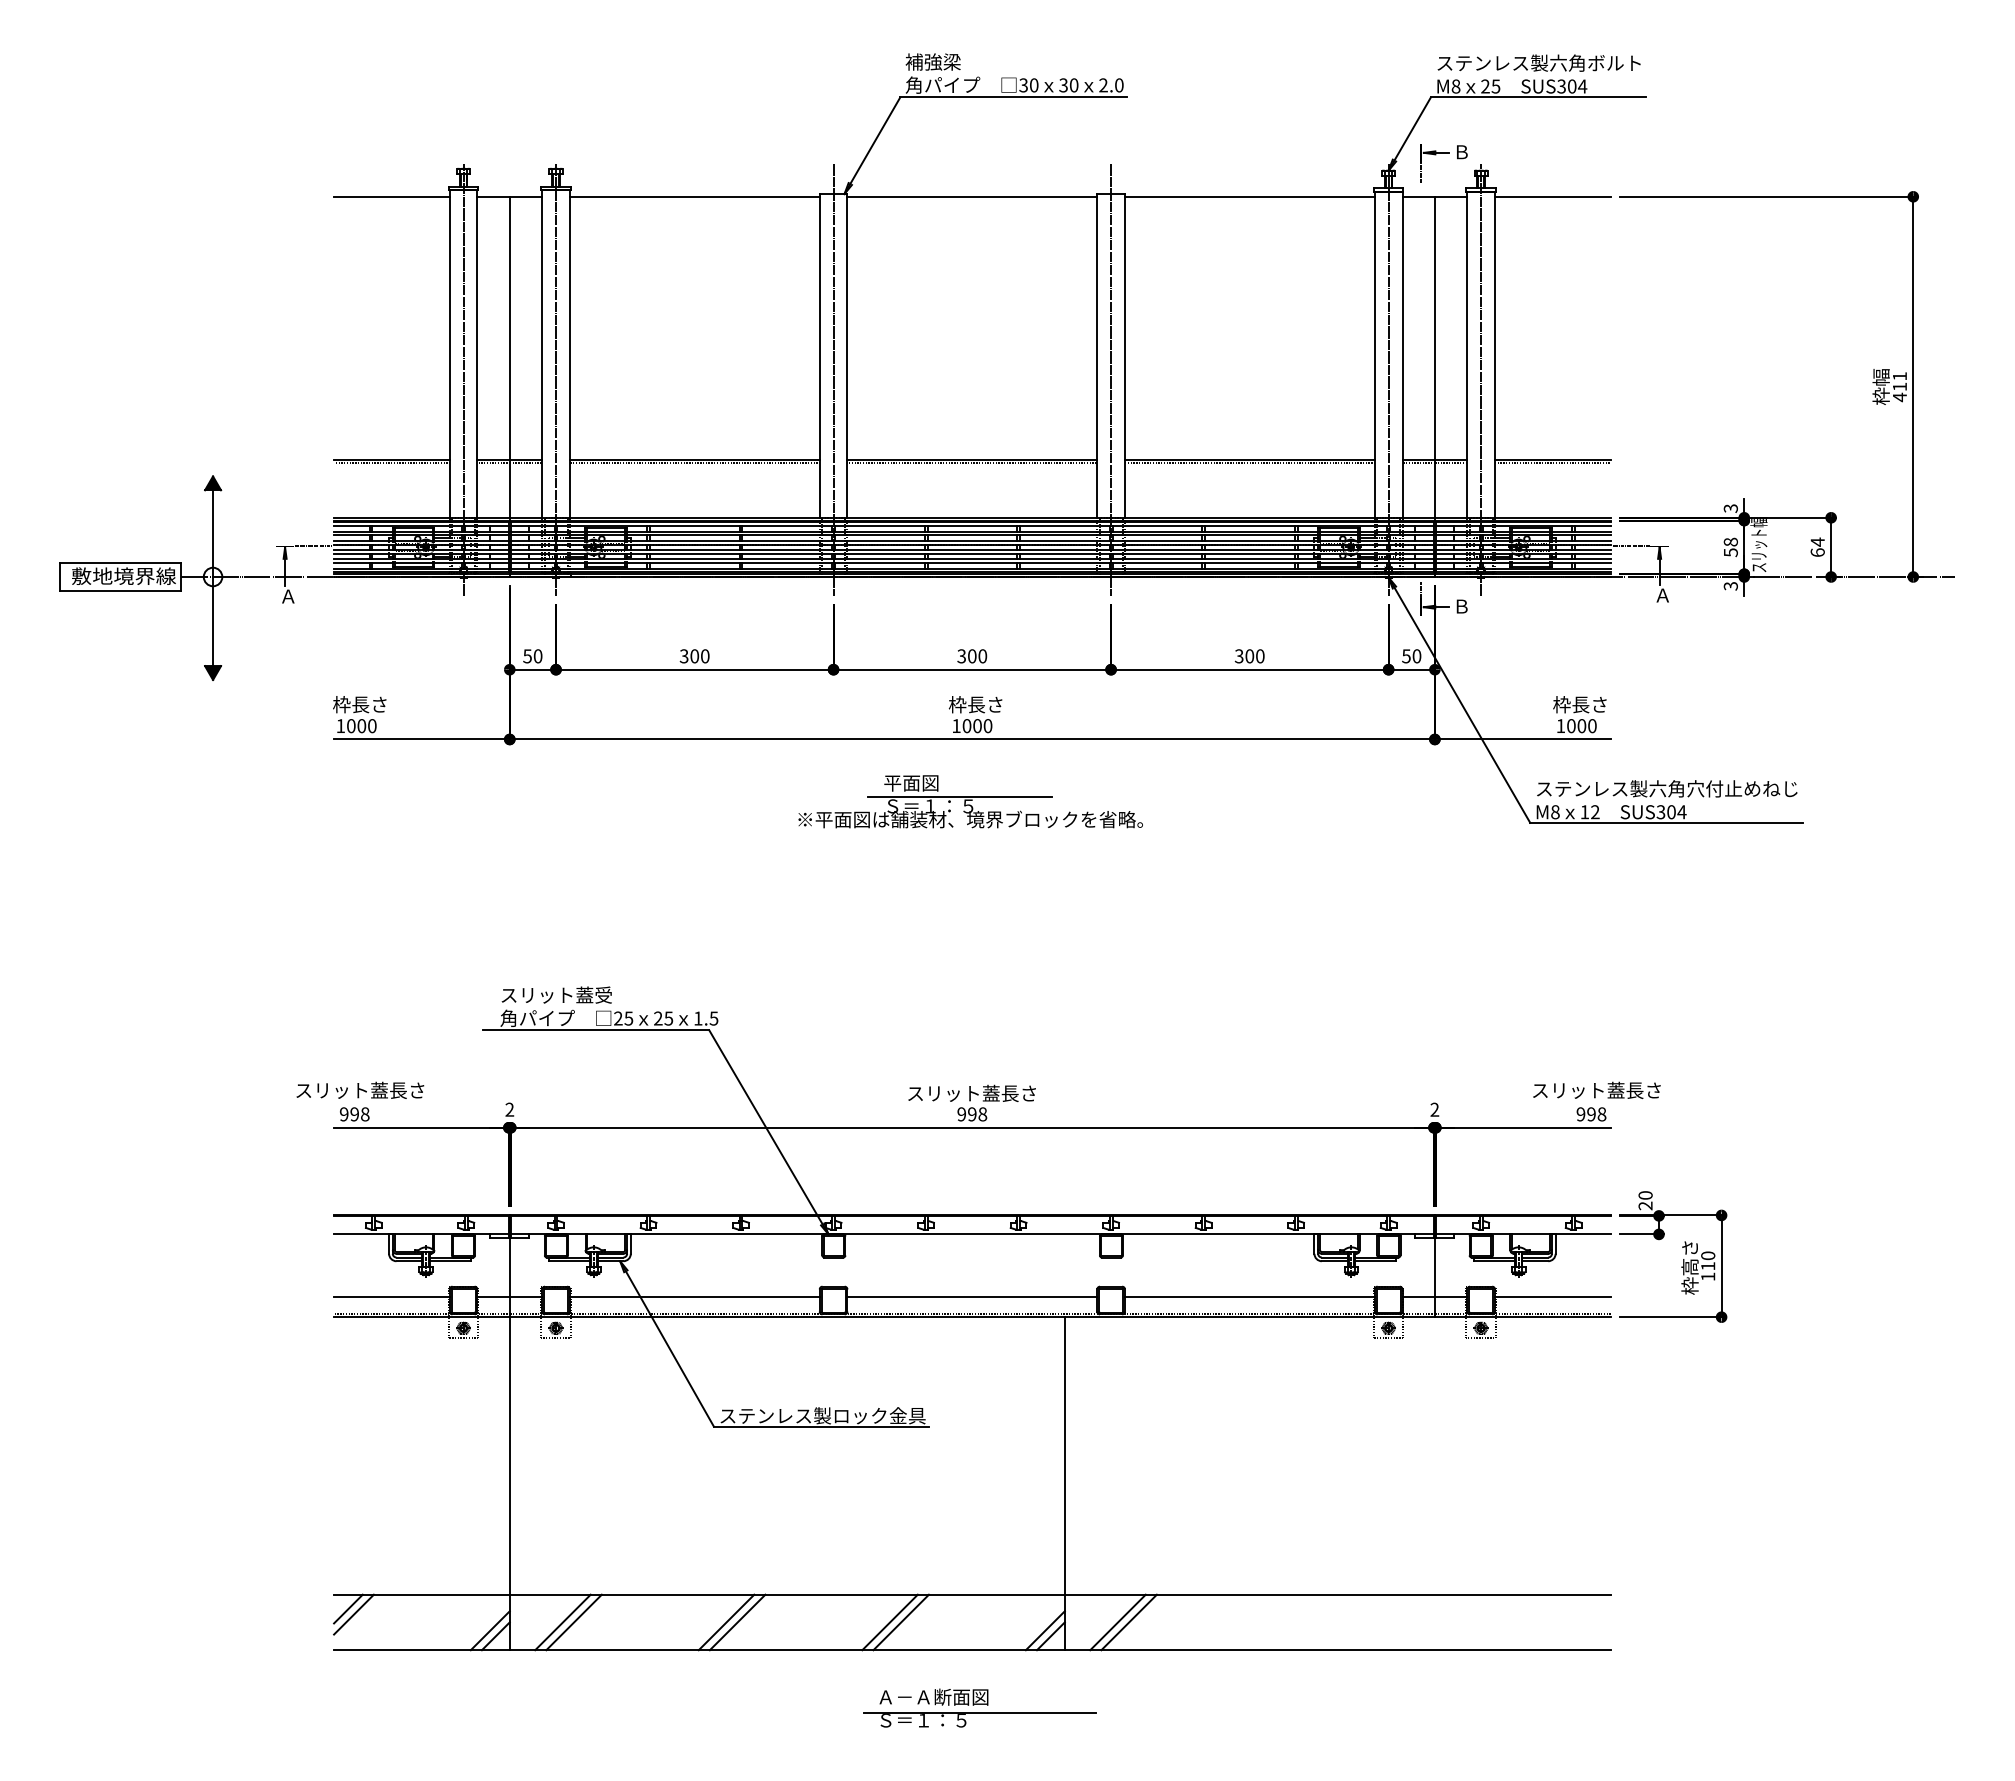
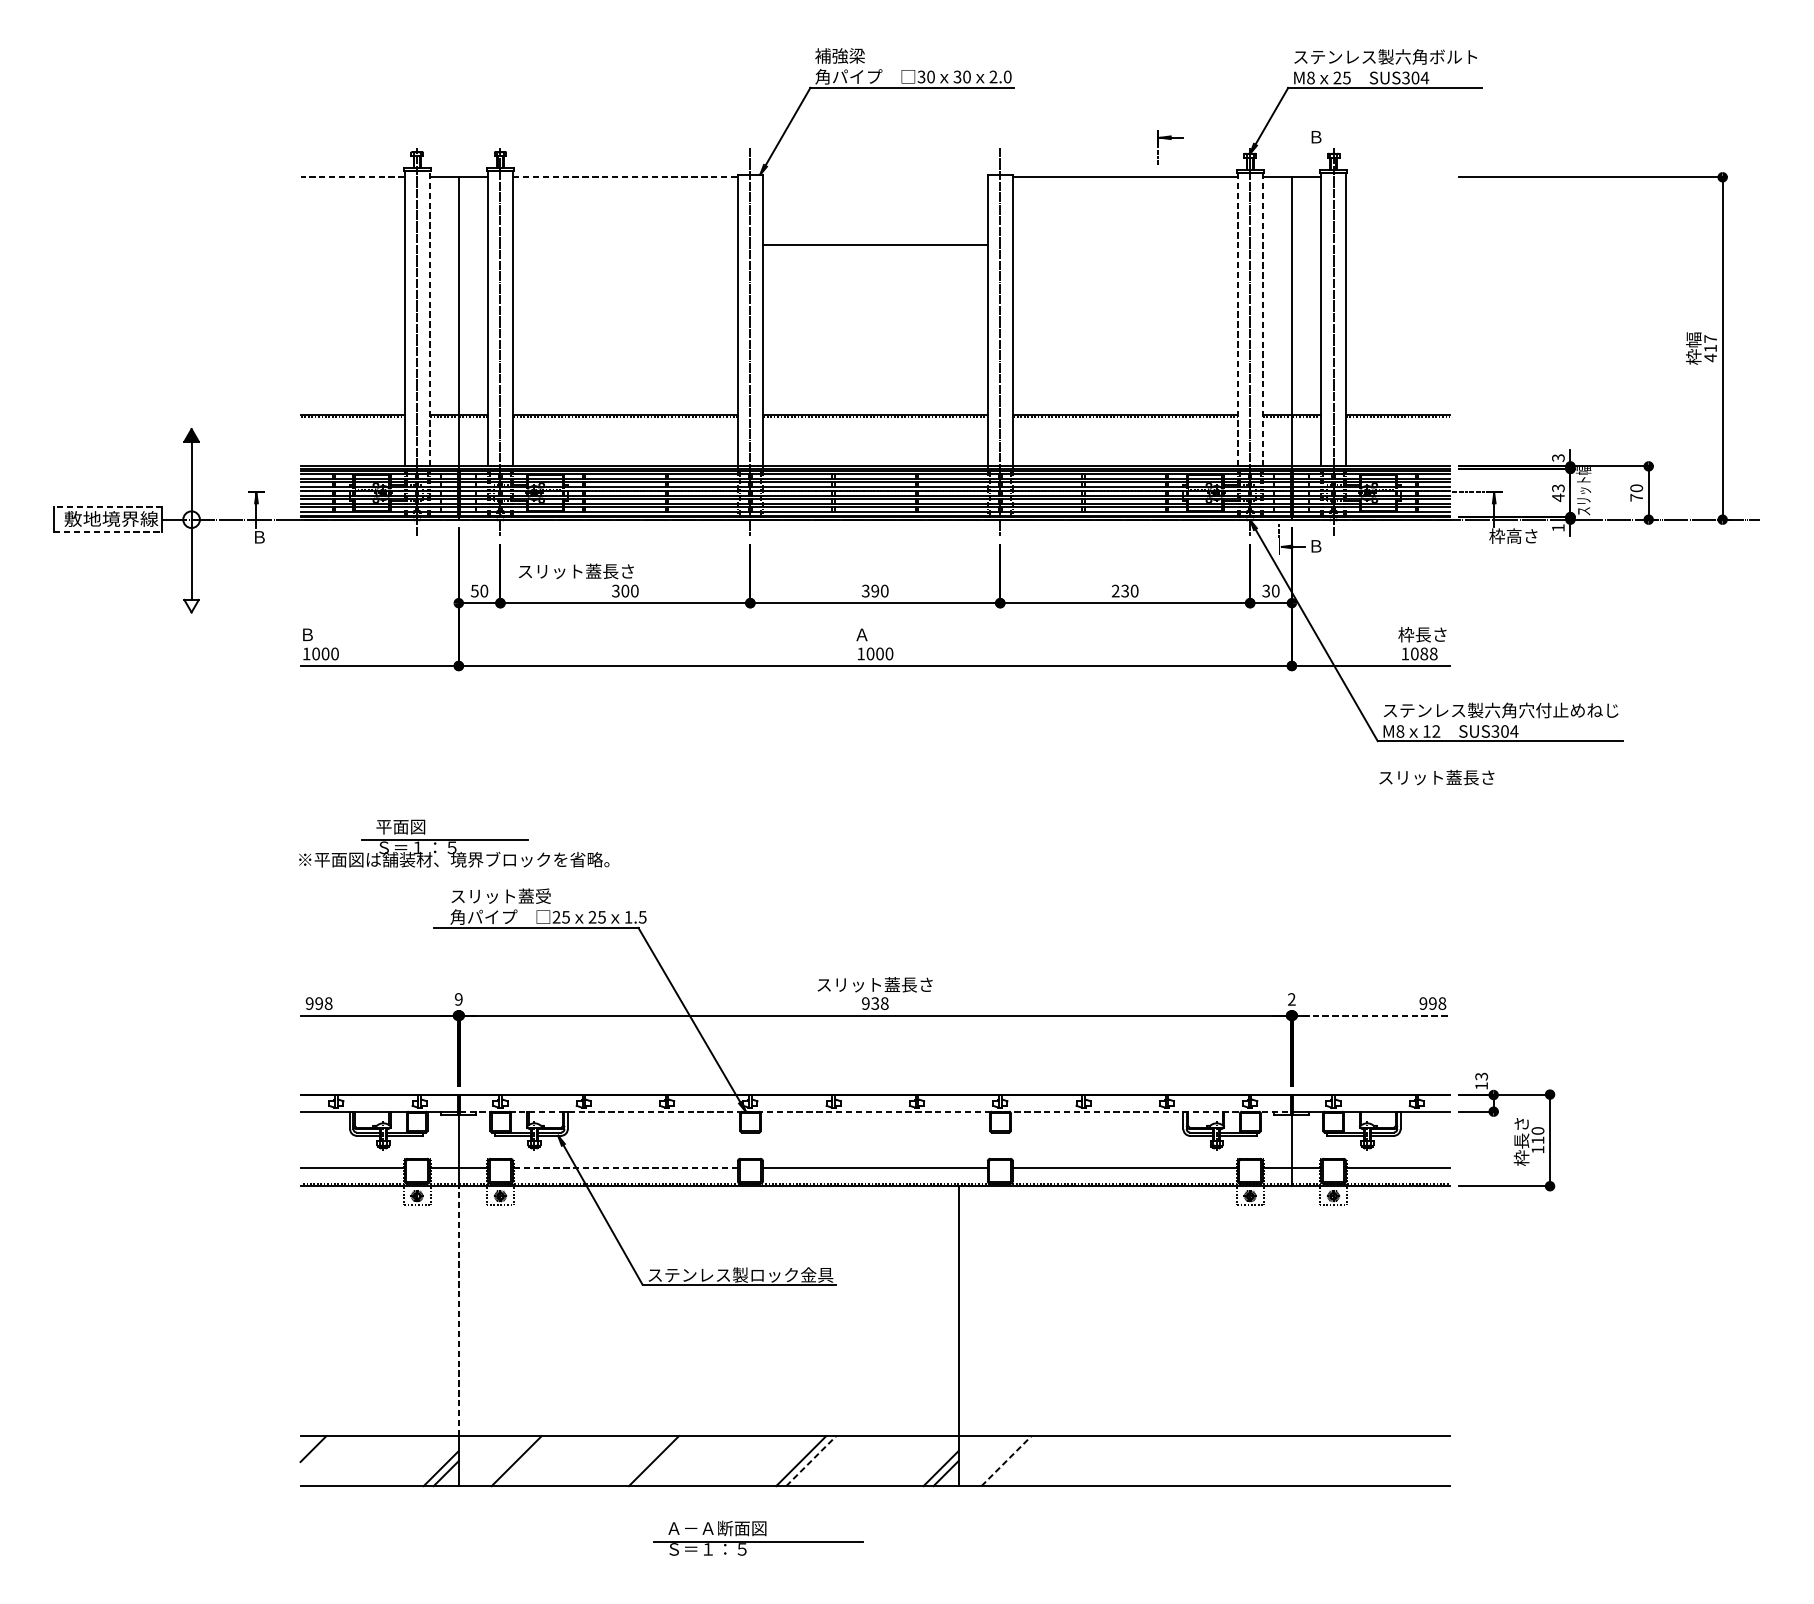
part: (1434, 155) -> (1169, 140), moved
line: (391, 196) -> (352, 177), solid -> dashed
line: (694, 196) -> (625, 177), solid -> dashed
line: (972, 196) -> (875, 244), moved
line: (1552, 196) -> (1397, 177), removed
line: (477, 354) -> (429, 319), solid -> dashed
line: (1374, 354) -> (1237, 319), solid -> dashed
line: (1402, 354) -> (1262, 319), solid -> dashed
text: (1899, 376) -> (1710, 339), 411 -> 417
line: (313, 546) -> (282, 492), removed
text: (1817, 546) -> (1636, 492), 64 -> 70
text: (1730, 547) -> (1558, 493), 58 -> 43
line: (120, 563) -> (108, 507), solid -> dashed
text: (1730, 586) -> (1558, 528), 3 -> 1
line: (121, 590) -> (109, 531), solid -> dashed
text: (1680, 594) -> (1513, 535), Ａ -> 枠高さ
text: (288, 596) -> (259, 537), Ａ -> Ｂ
text: (1406, 655) -> (1266, 590), 50 -> 30
text: (972, 656) -> (875, 591), 300 -> 390
text: (1244, 656) -> (1120, 591), 300 -> 230
fill: (213, 672) -> (192, 605), removed
text: (359, 704) -> (323, 634), 枠長さ -> Ｂ
text: (975, 704) -> (878, 634), 枠長さ -> Ａ
text: (1586, 725) -> (1428, 653), 1000 -> 1088
part: (970, 801) -> (454, 843), moved
text: (360, 1089) -> (576, 570), moved
text: (1596, 1090) -> (1436, 777), moved
text: (509, 1109) -> (458, 999), 2 -> 9
text: (971, 1114) -> (874, 1003), 998 -> 938
line: (1523, 1127) -> (1371, 1015), solid -> dashed
text: (1645, 1200) -> (1481, 1081), 20 -> 13
line: (972, 1234) -> (875, 1111), solid -> dashed
text: (1689, 1266) -> (1521, 1140), 枠高さ -> 枠長さ
line: (694, 1296) -> (625, 1167), solid -> dashed
line: (509, 1455) -> (458, 1310), solid -> dashed
line: (353, 1614) -> (318, 1453), removed
line: (562, 1622) -> (506, 1461), removed
line: (737, 1622) -> (663, 1461), removed
line: (901, 1622) -> (811, 1461), solid -> dashed
line: (1118, 1622) -> (1006, 1461), solid -> dashed
line: (1128, 1622) -> (1015, 1461), removed
part: (979, 1707) -> (758, 1537), moved

